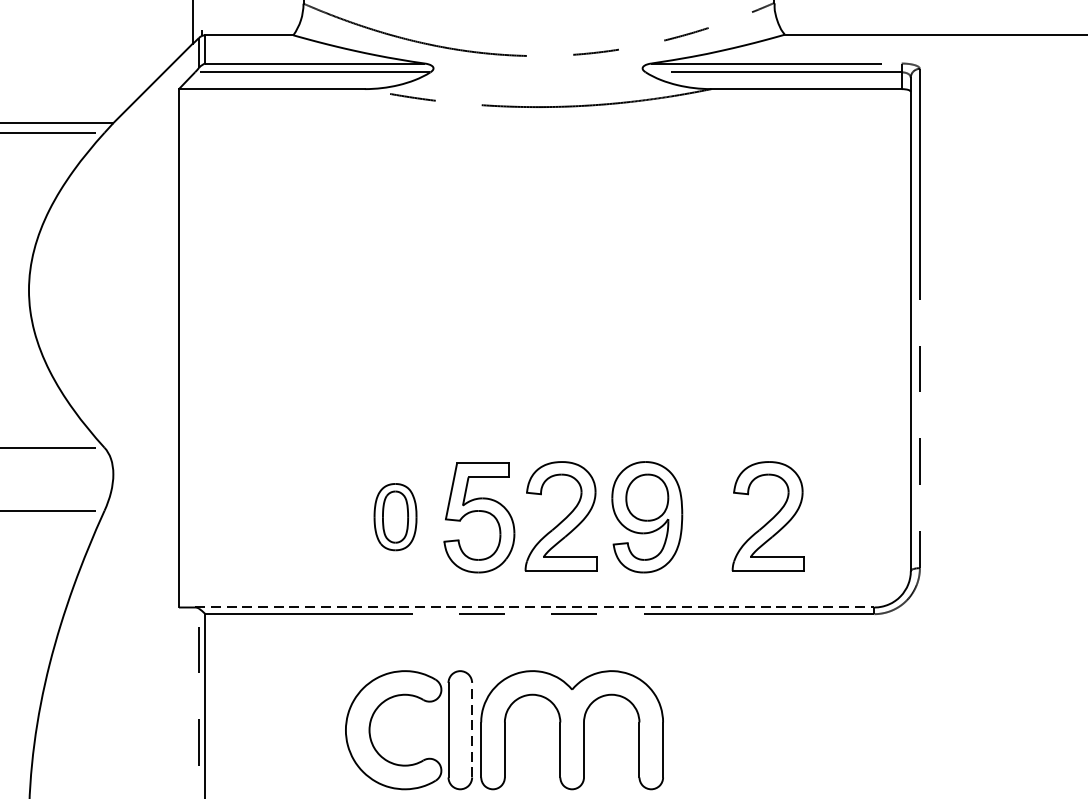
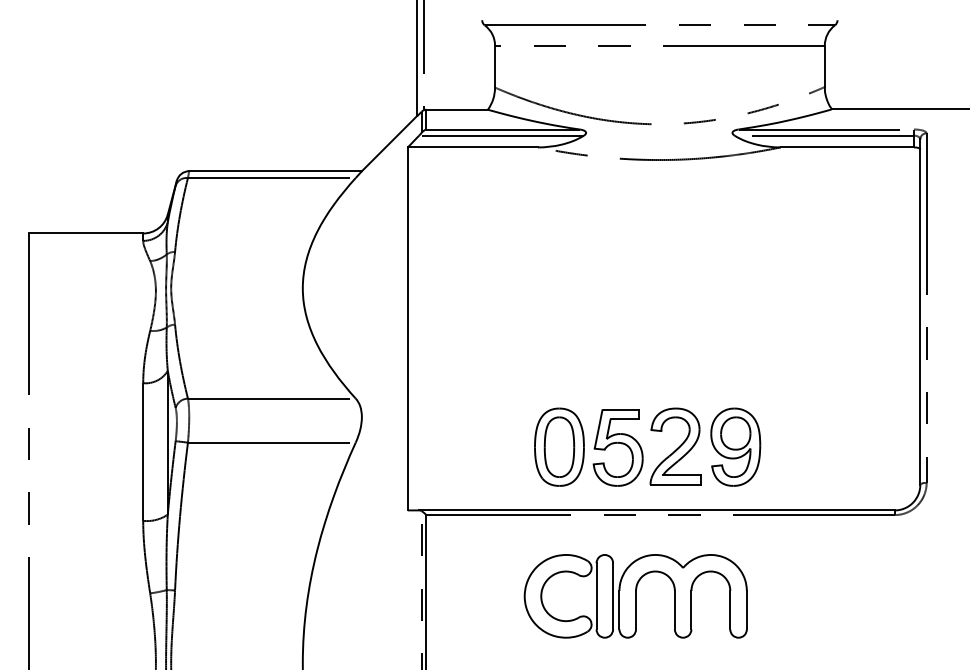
part: (395, 516) -> (559, 446), size x1.67
part: (768, 516) -> (820, 446), removed
line: (534, 607) -> (656, 510), dashed -> solid
line: (472, 729) -> (613, 595), dashed -> solid

